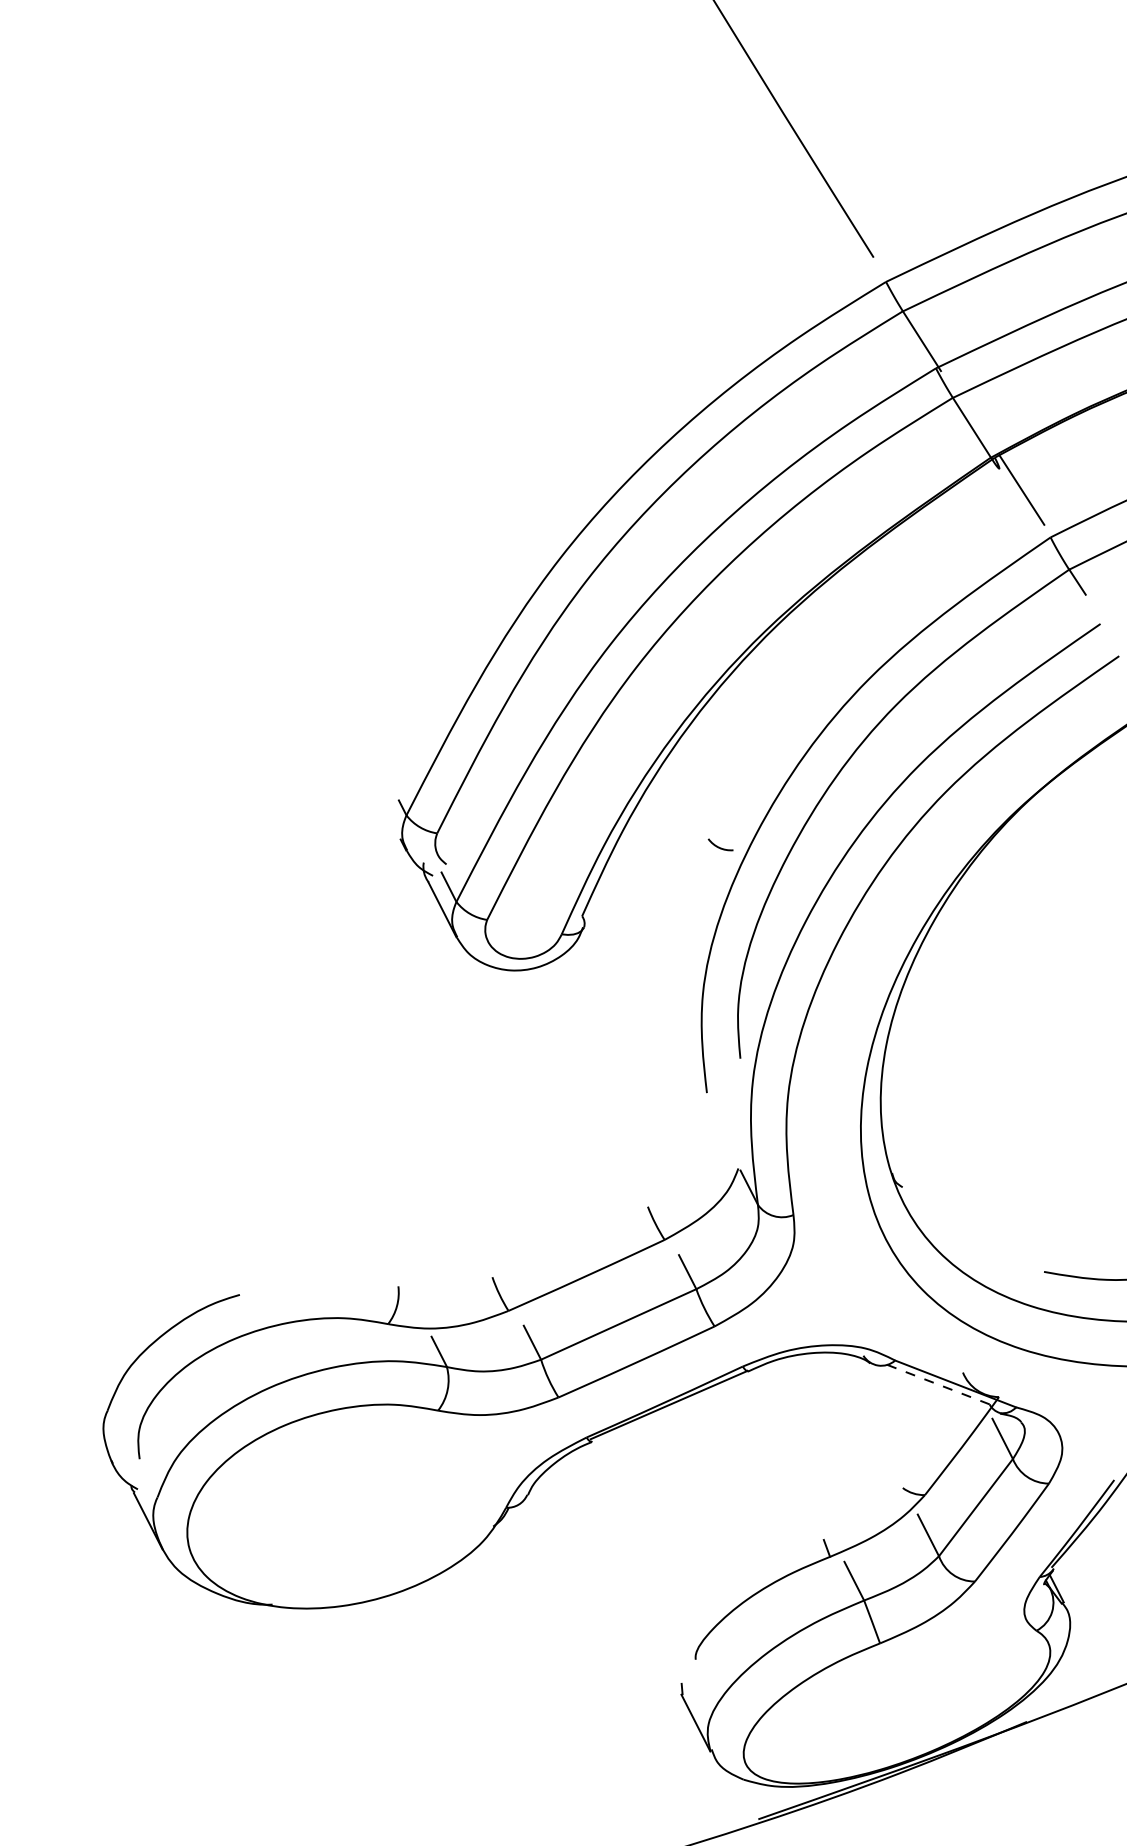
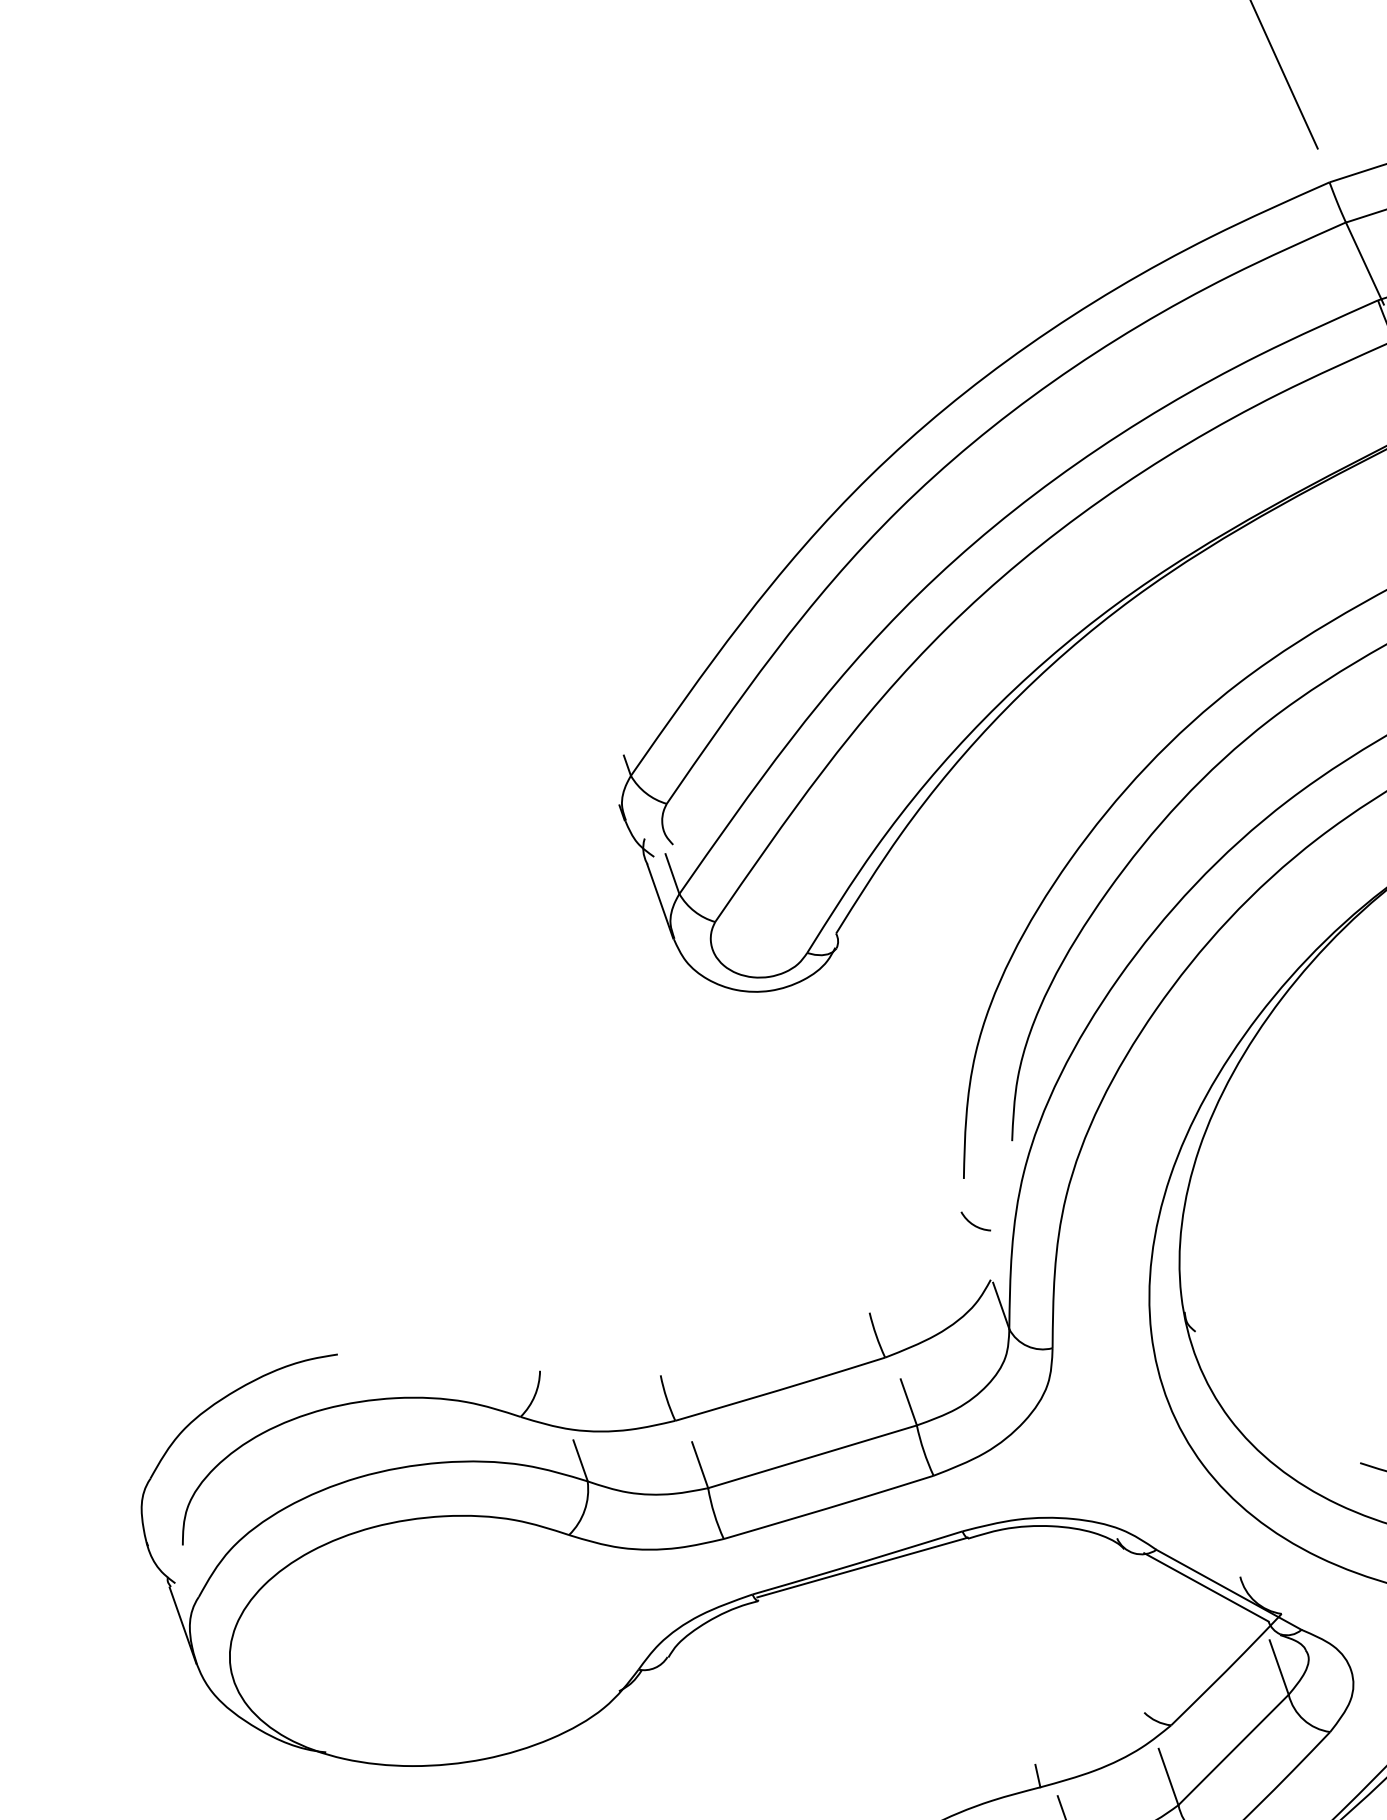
arc: (719, 846) -> (974, 1223), moved
line: (937, 1384) -> (1205, 1587), dashed -> solid

